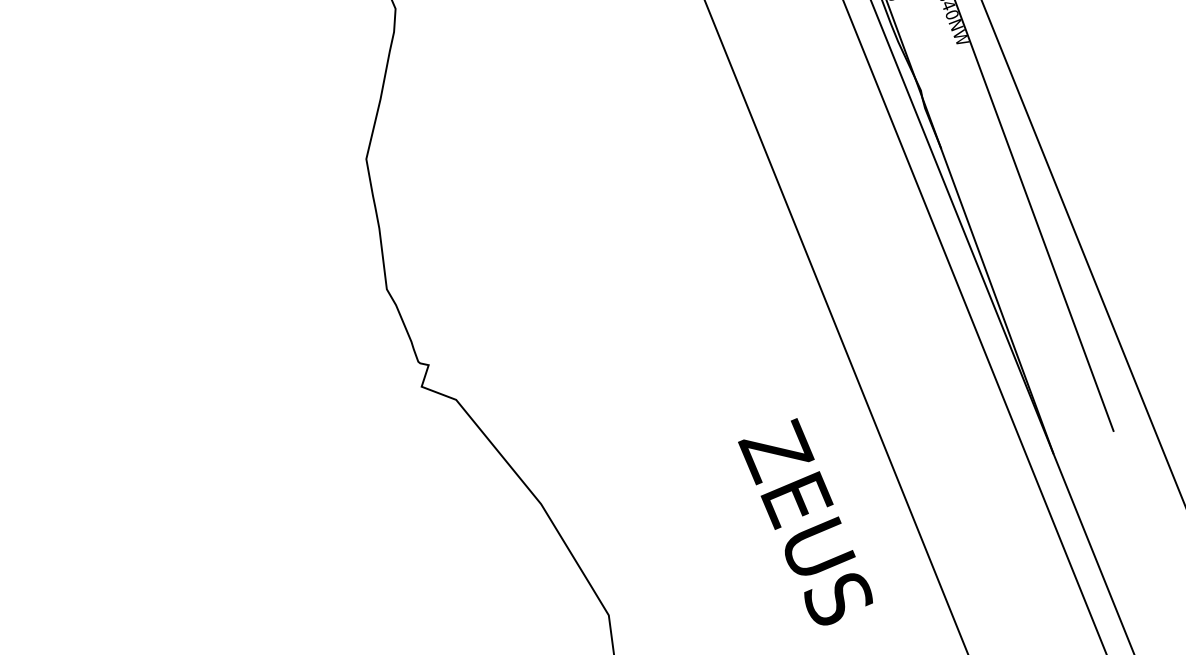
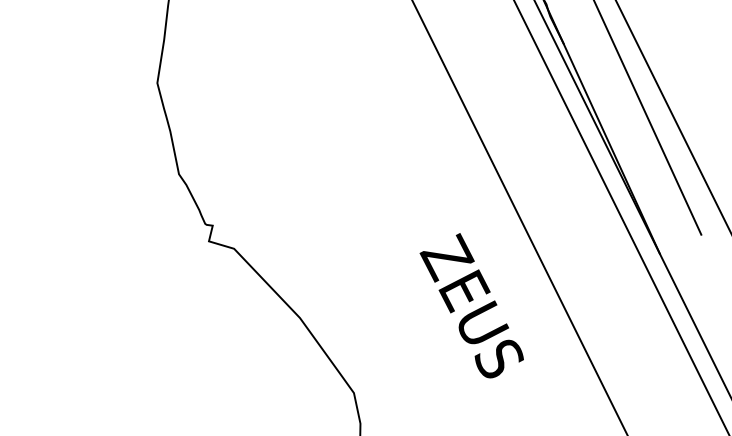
text: (805, 521) -> (471, 305), moved

